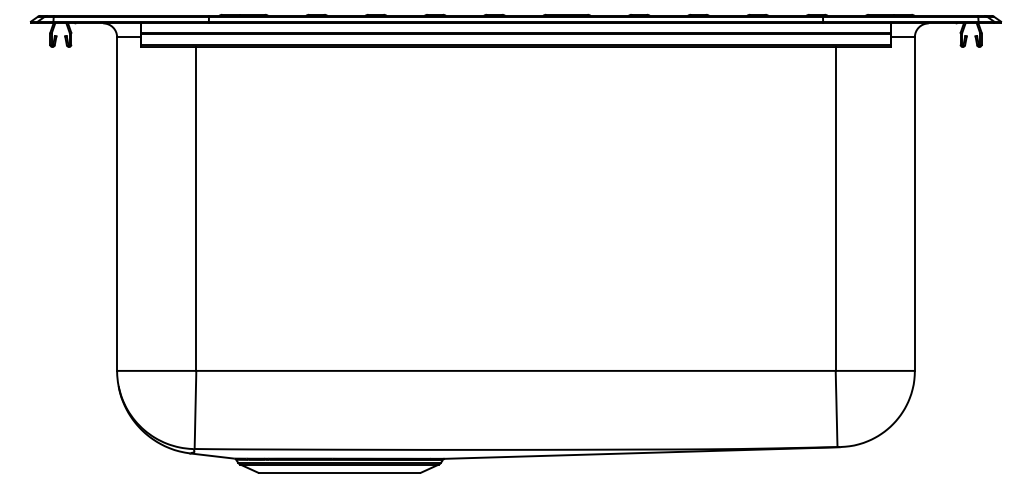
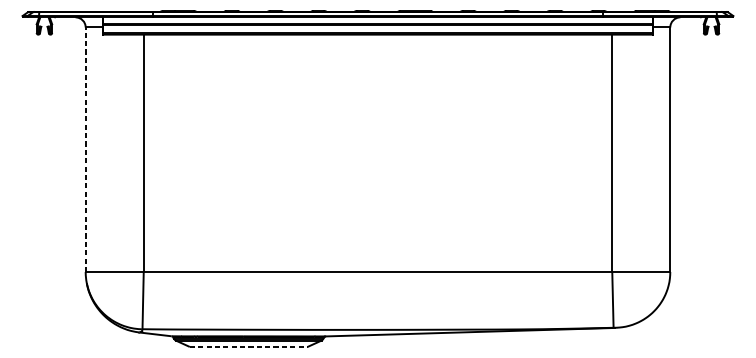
line: (117, 204) -> (85, 150), solid -> dashed
line: (340, 473) -> (249, 347), solid -> dashed

